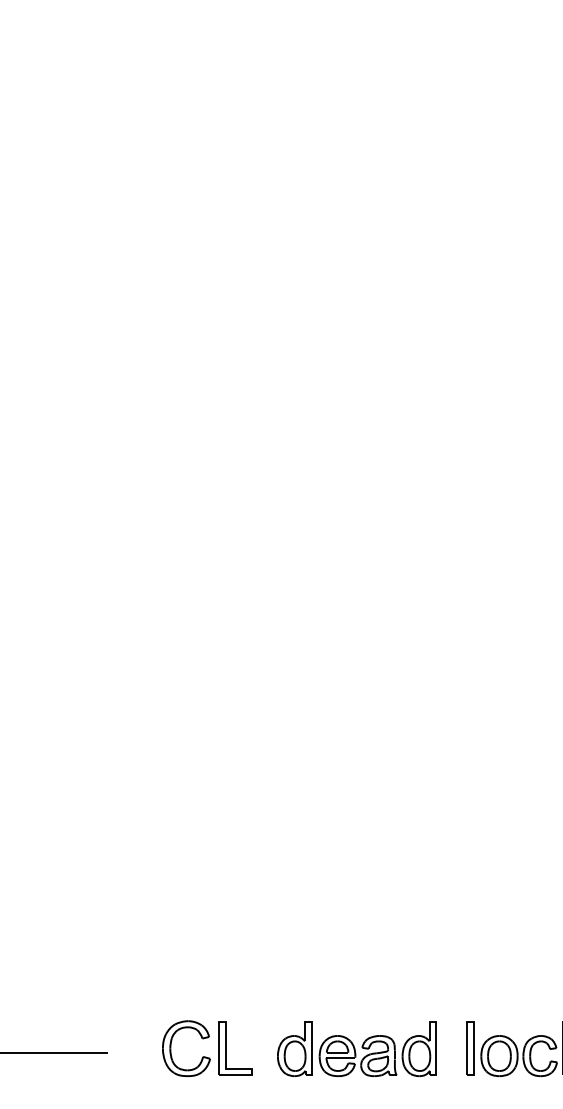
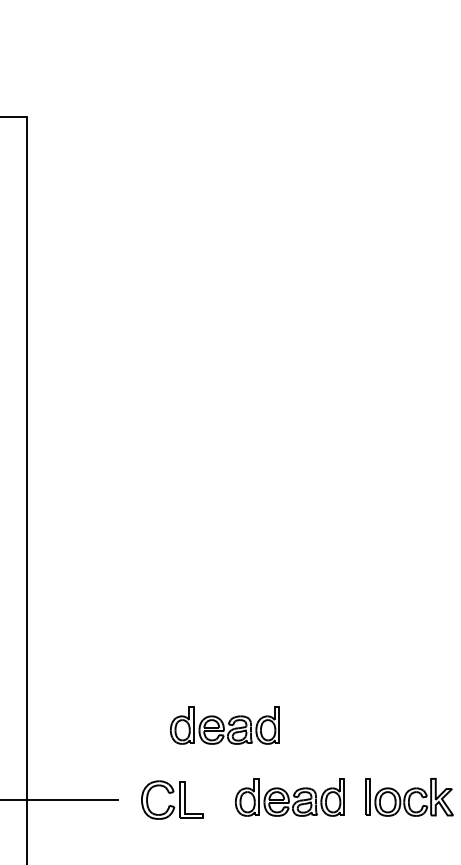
part: (261, 944) -> (224, 725), added
part: (207, 1047) -> (172, 799), moved

